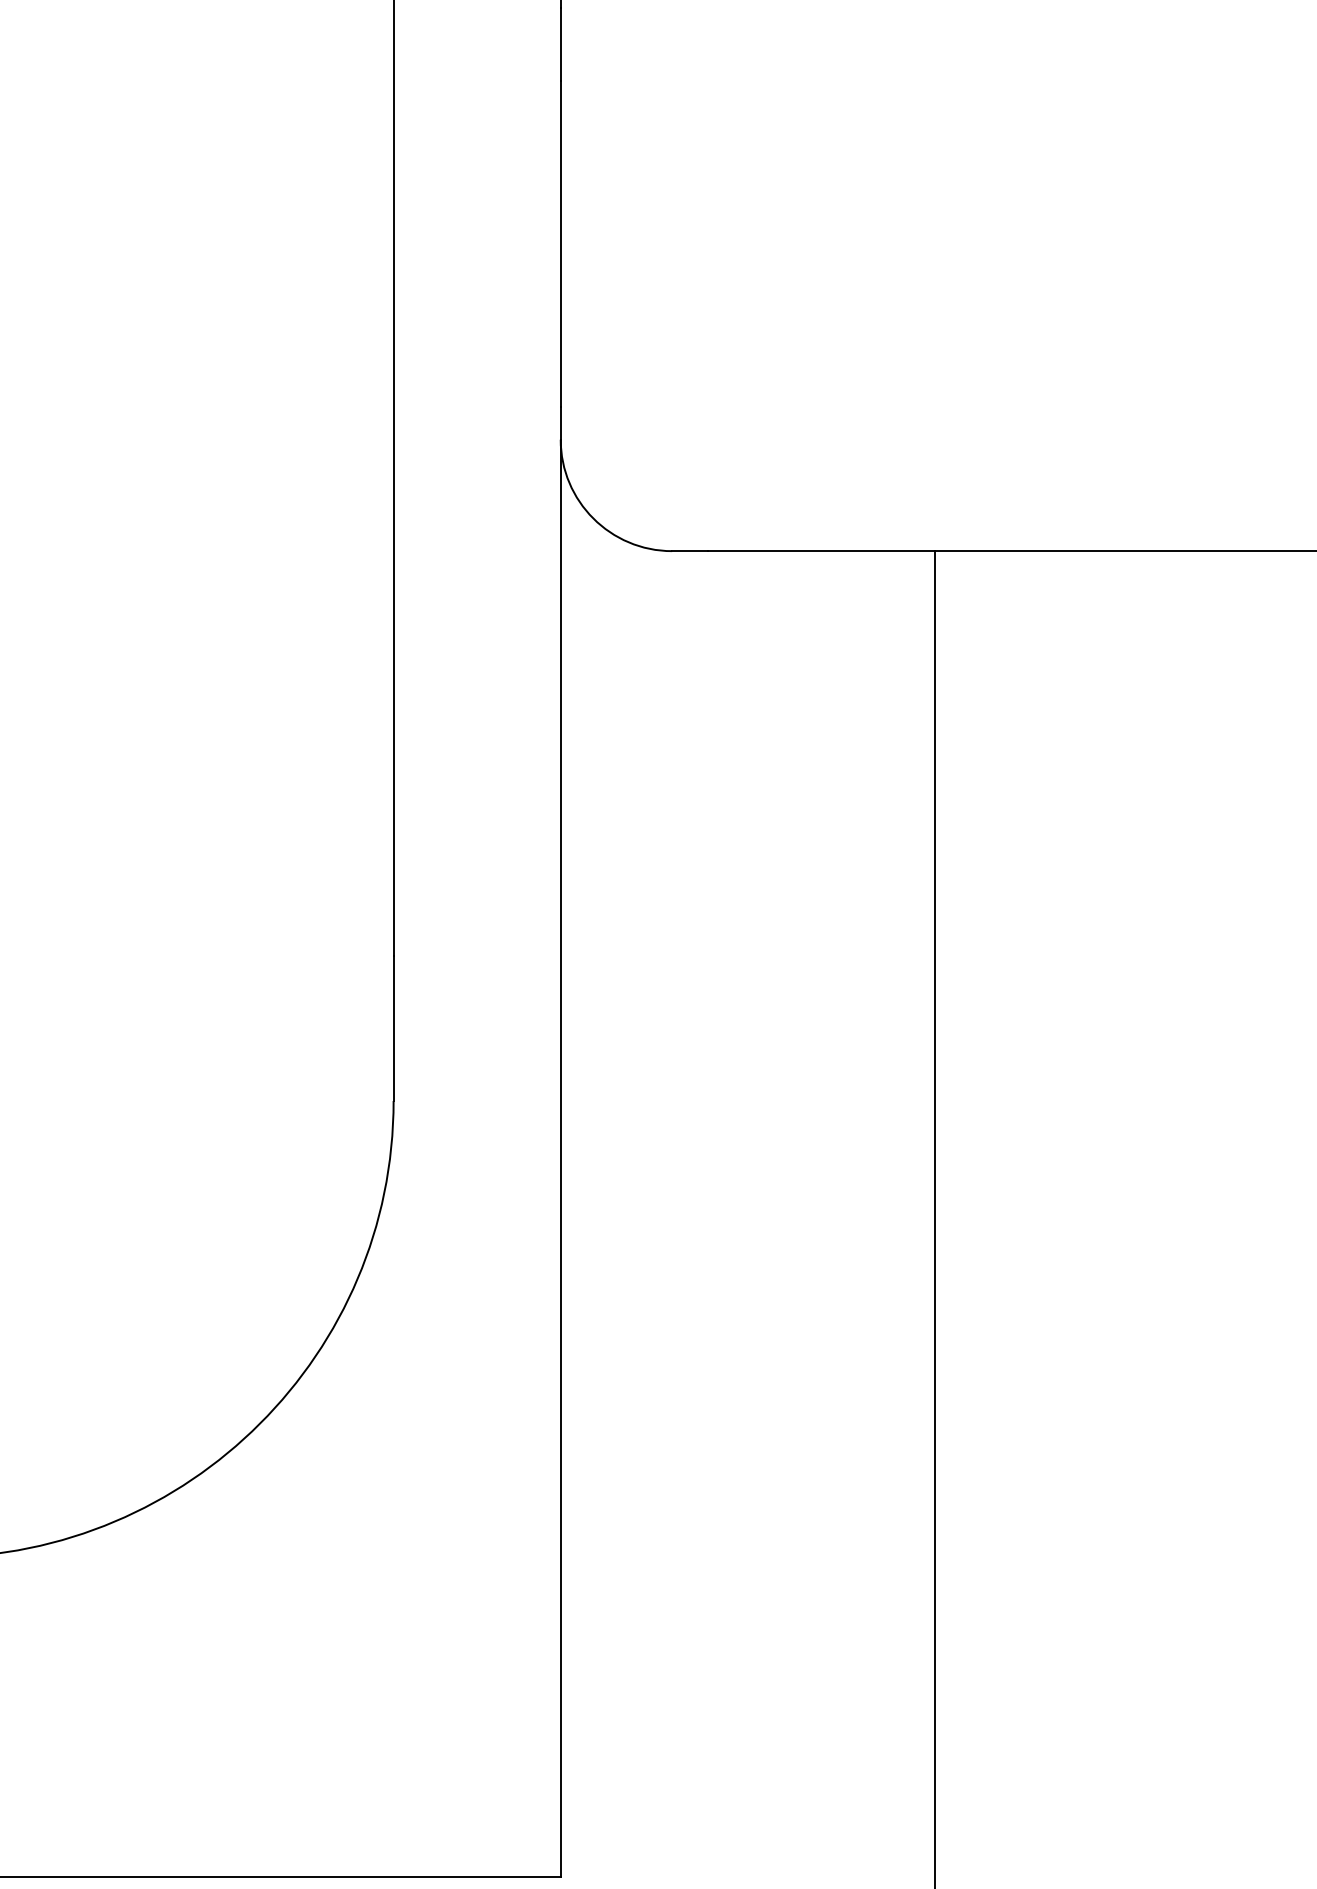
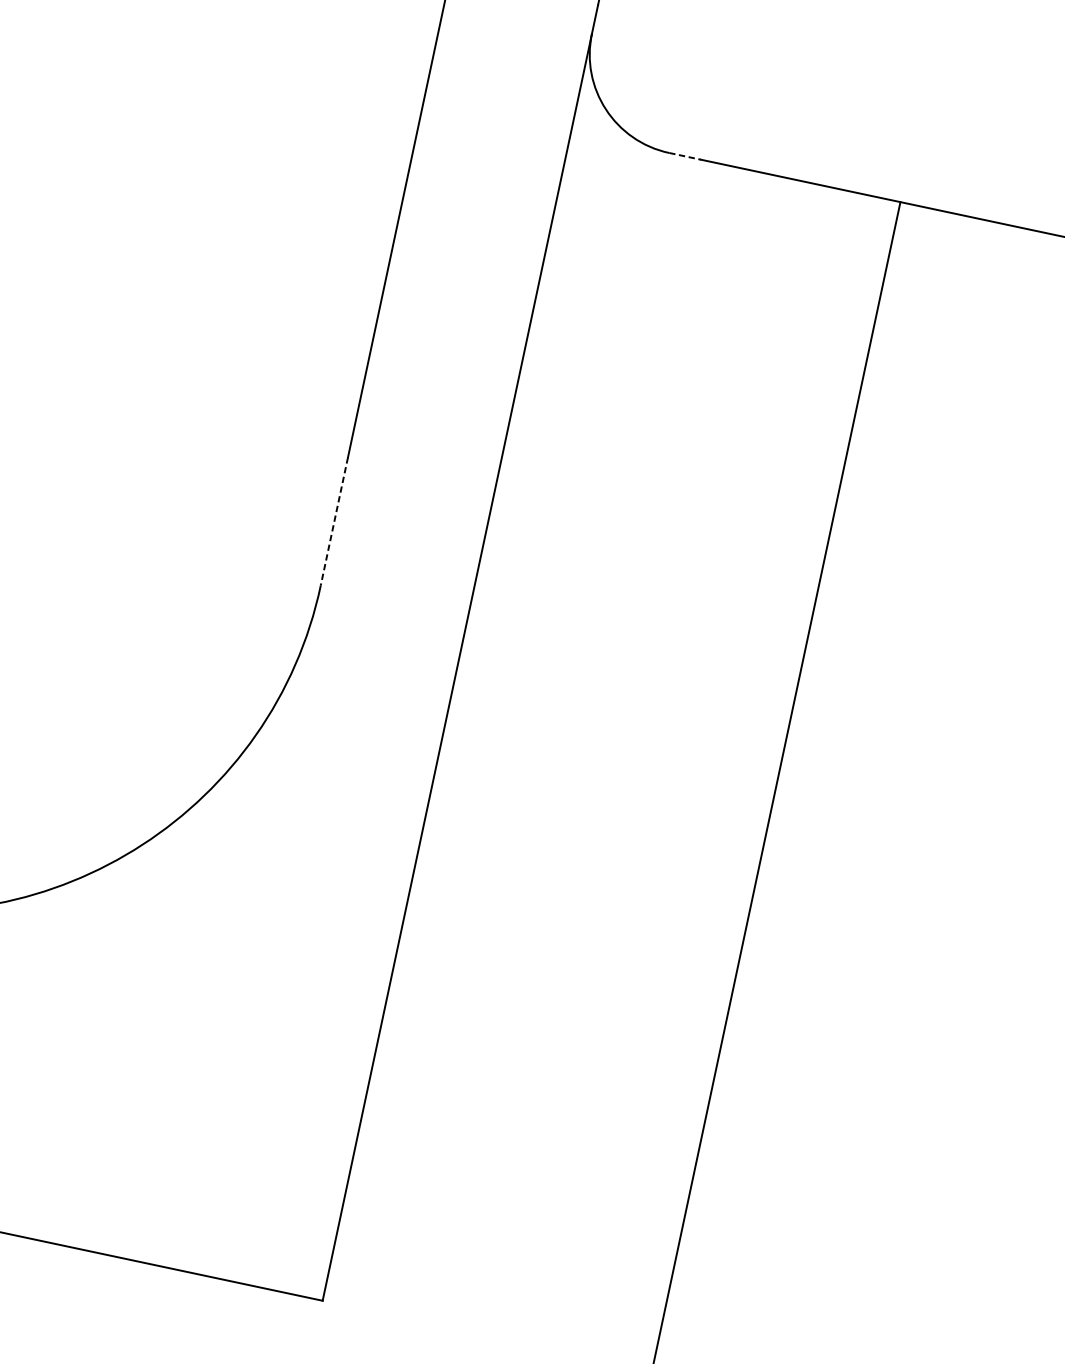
line: (690, 551) -> (685, 156), solid -> dashed
line: (393, 1028) -> (334, 521), solid -> dashed

